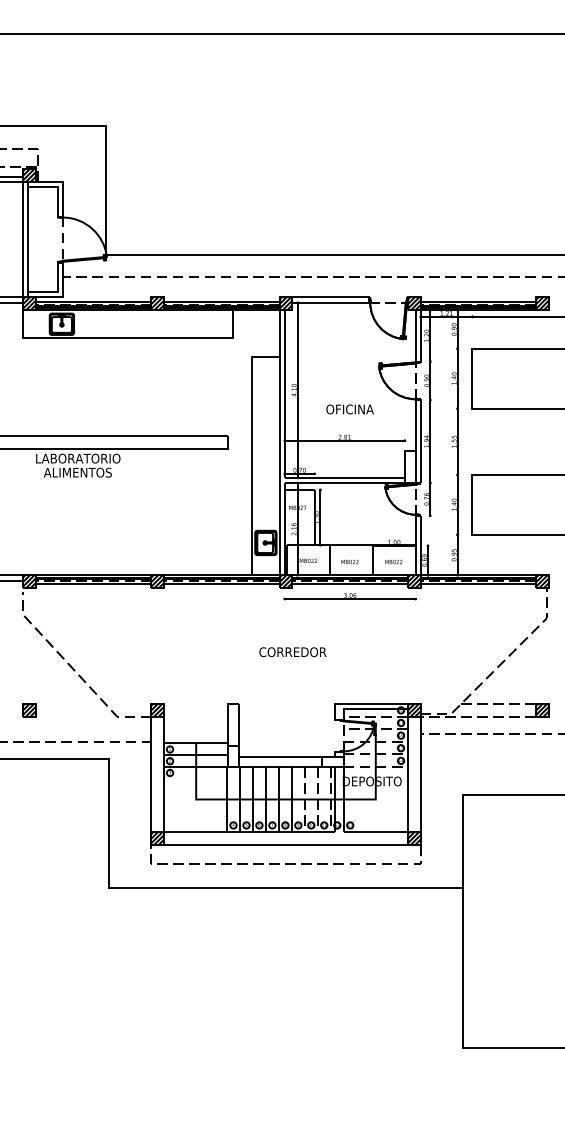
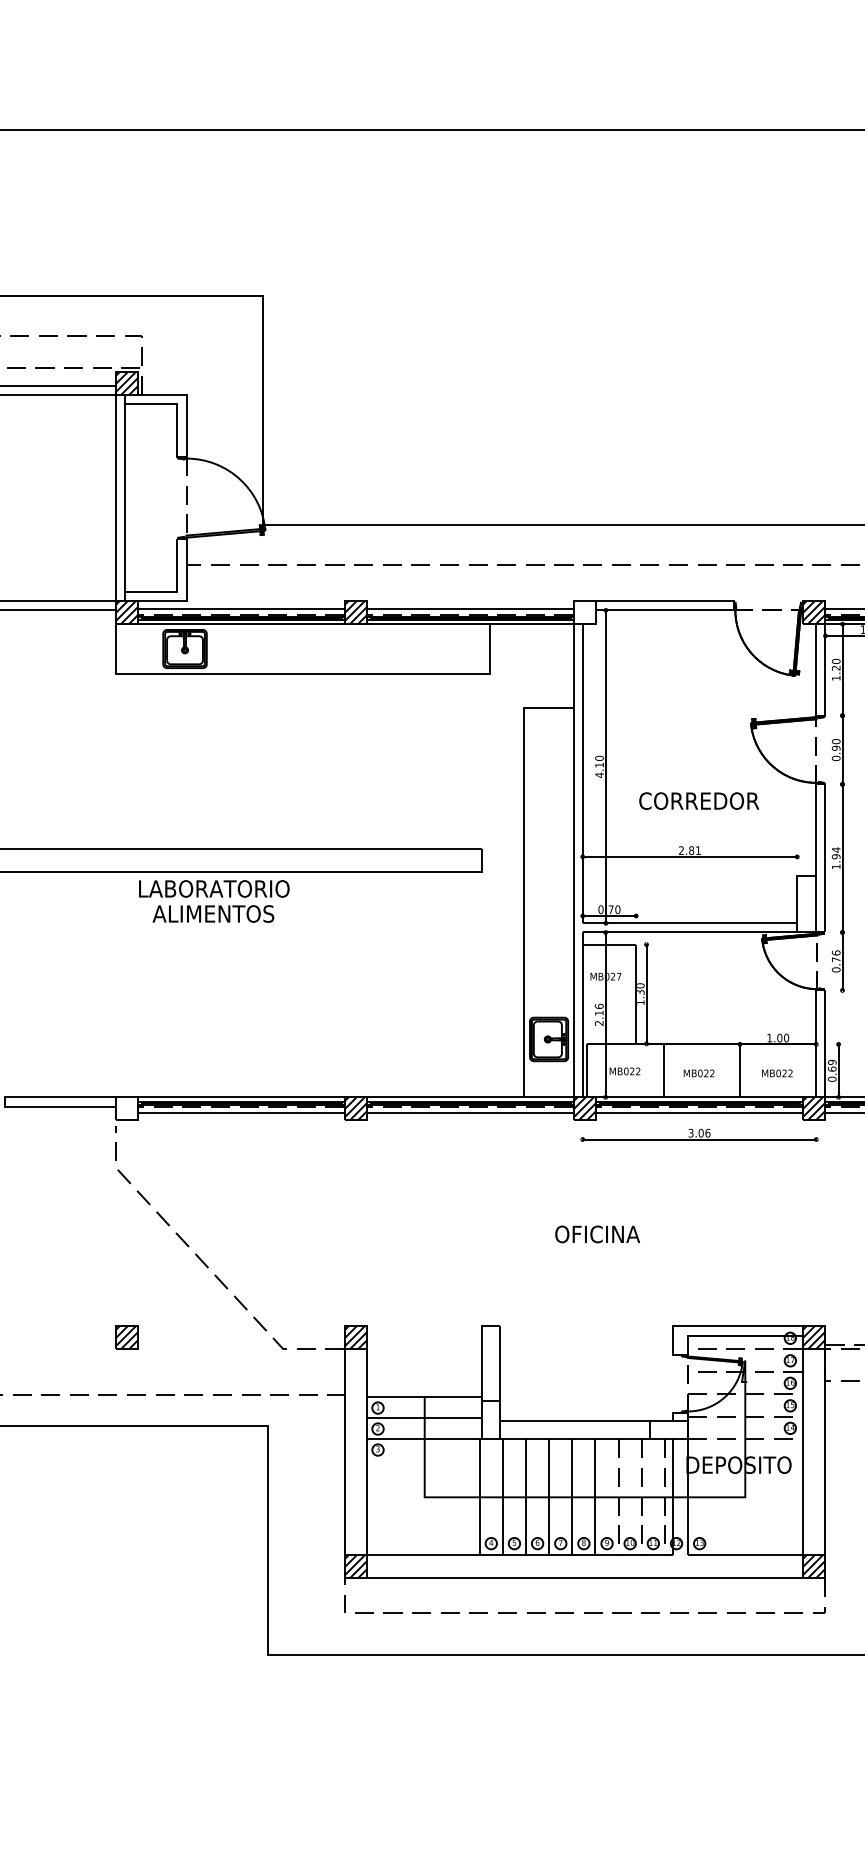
hatch: (285, 303) -> (584, 611), removed
text: (349, 409) -> (698, 801), OFICINA -> CORREDOR
hatch: (29, 581) -> (127, 1108), removed
text: (292, 652) -> (596, 1234), CORREDOR -> OFICINA

